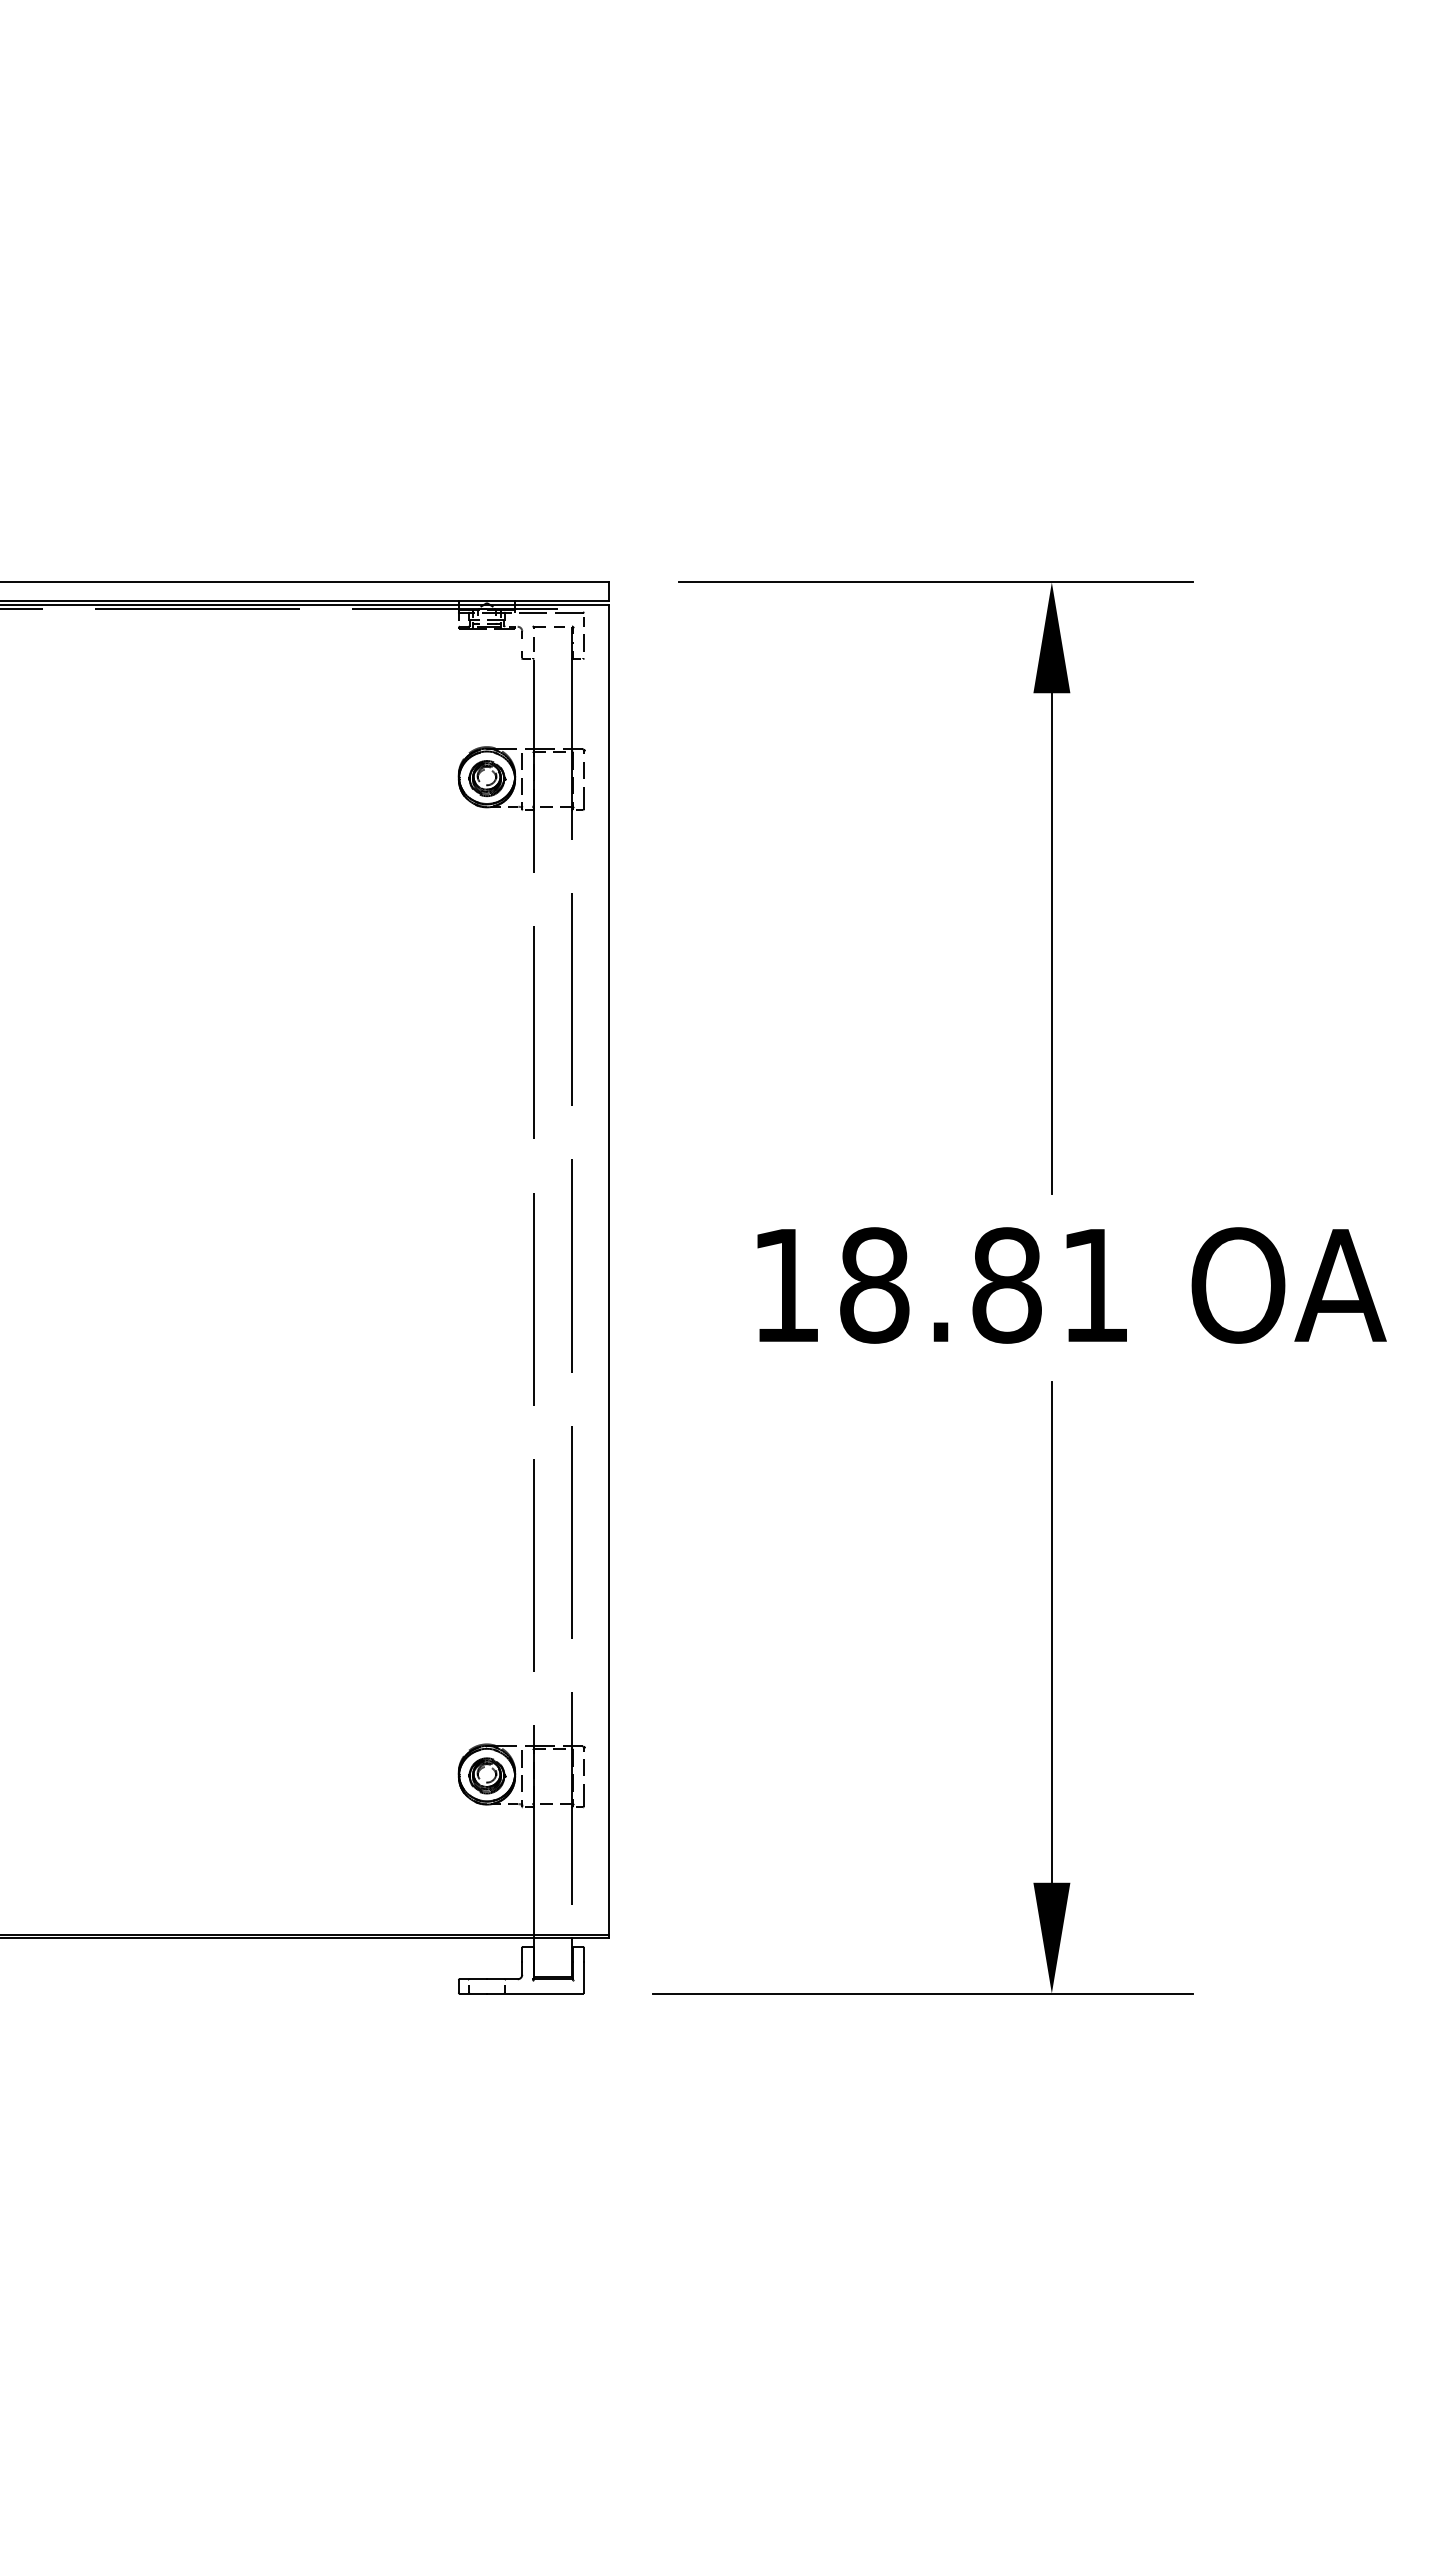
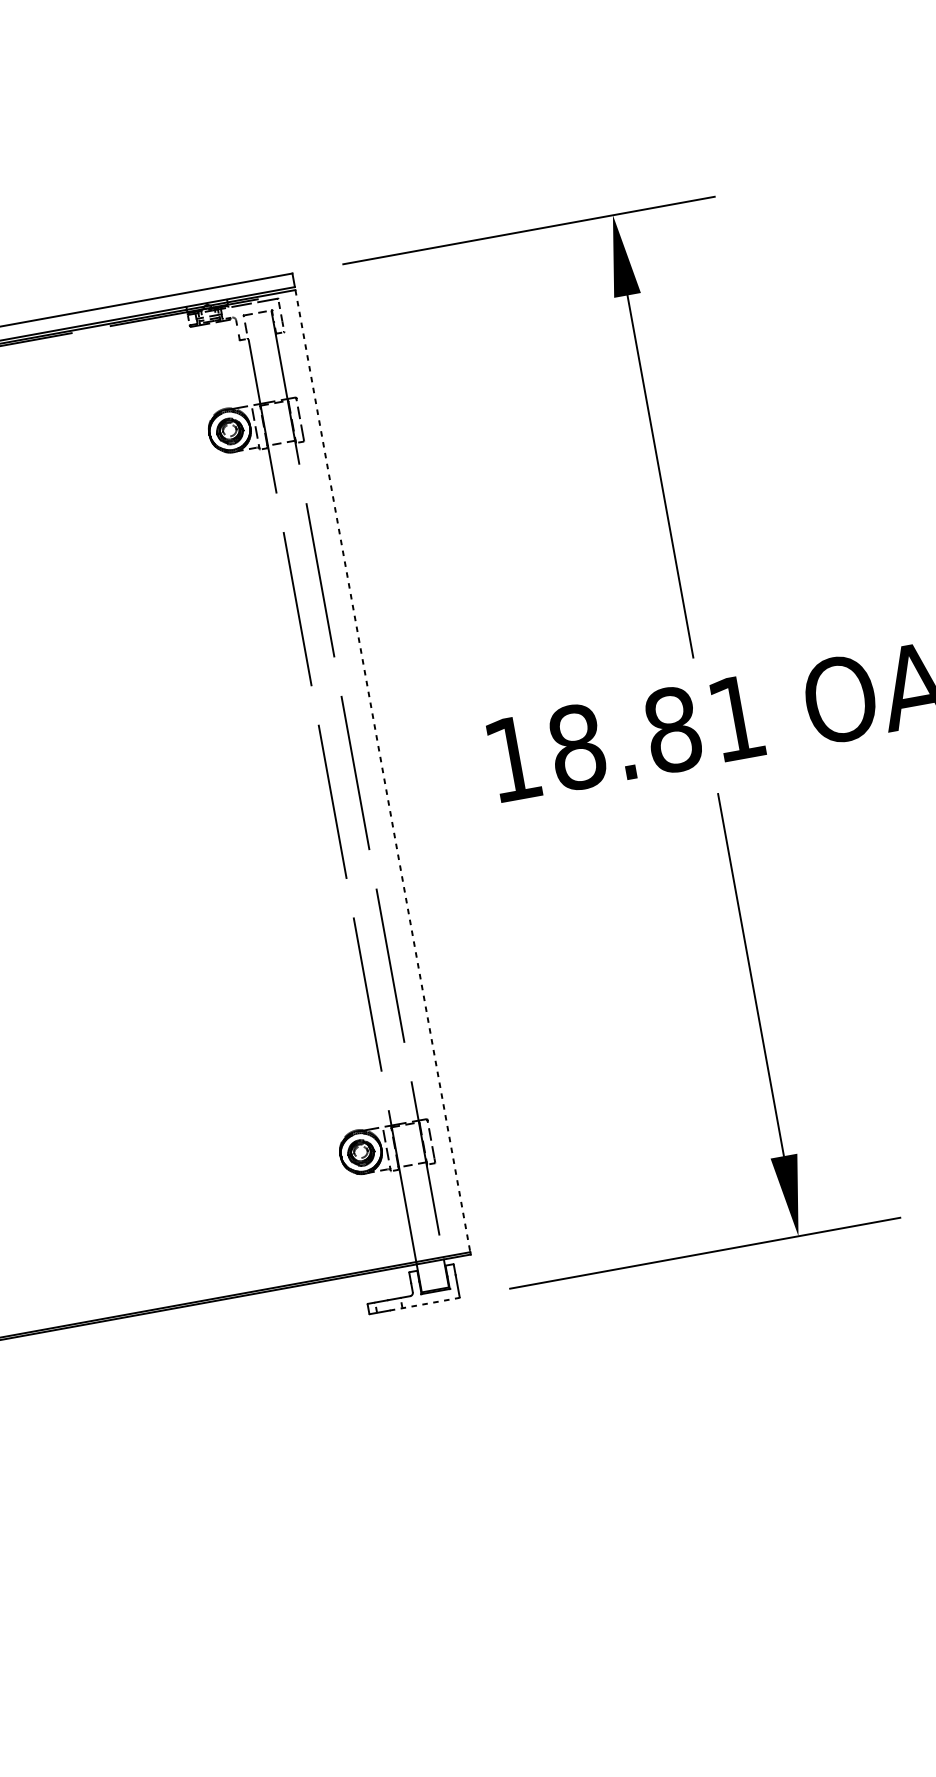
line: (608, 1270) -> (382, 771), solid -> dashed
line: (535, 1993) -> (424, 1304), solid -> dashed

